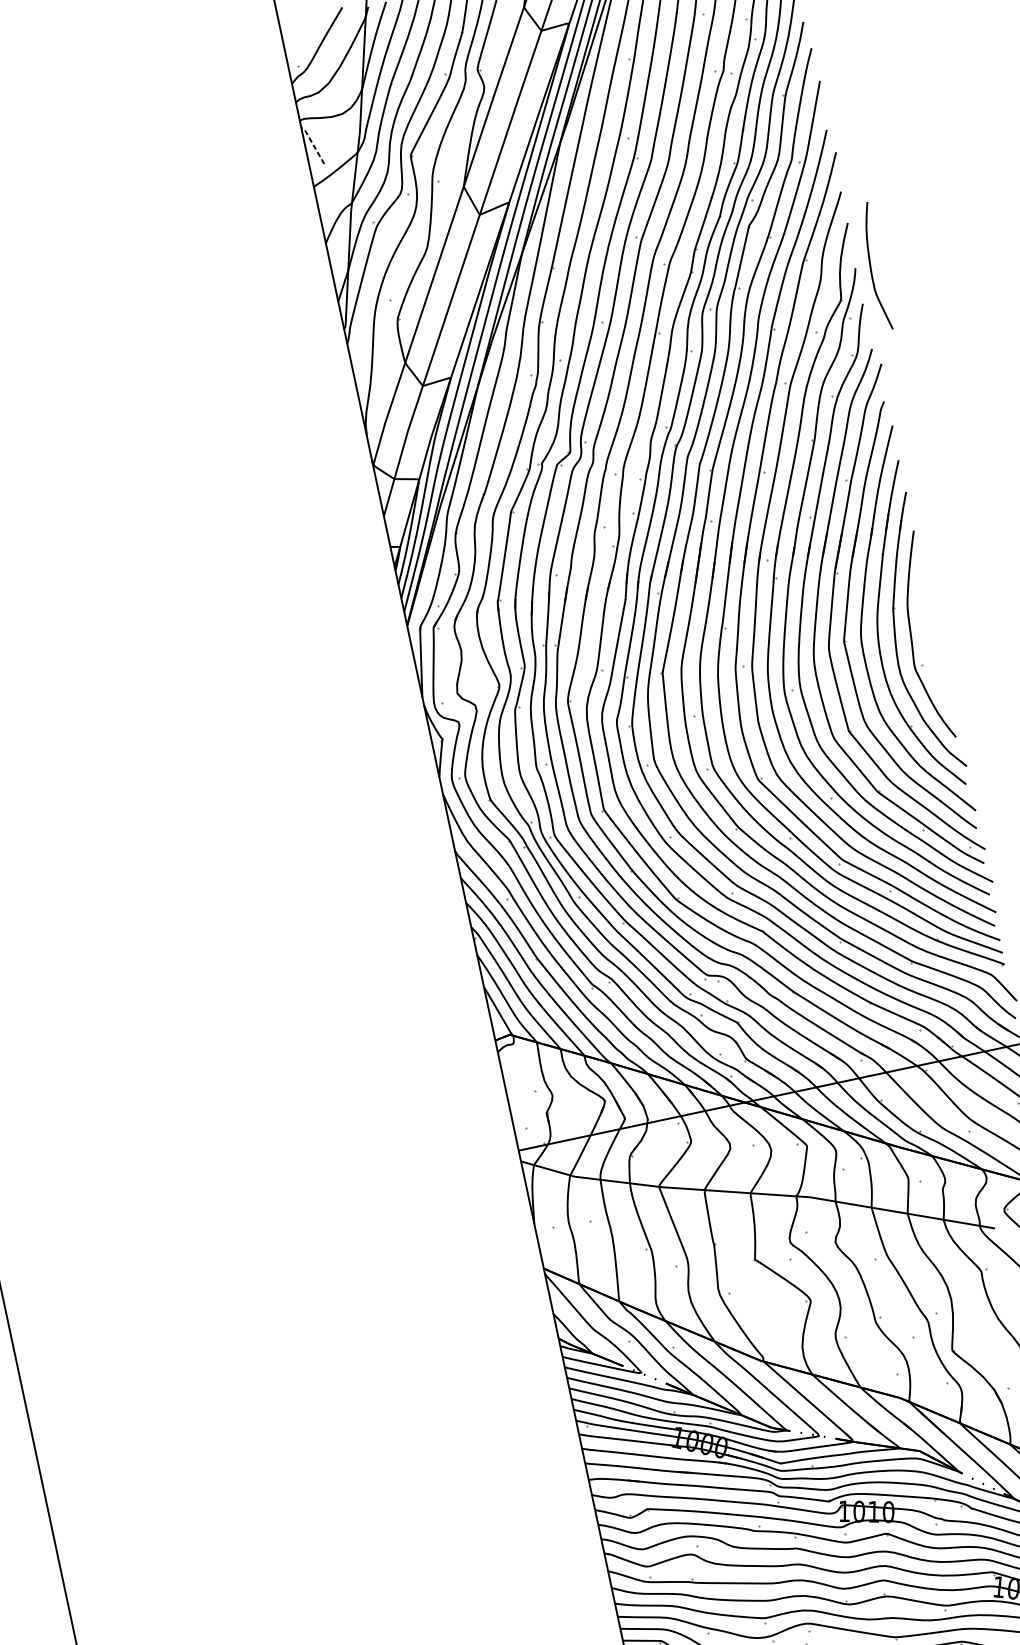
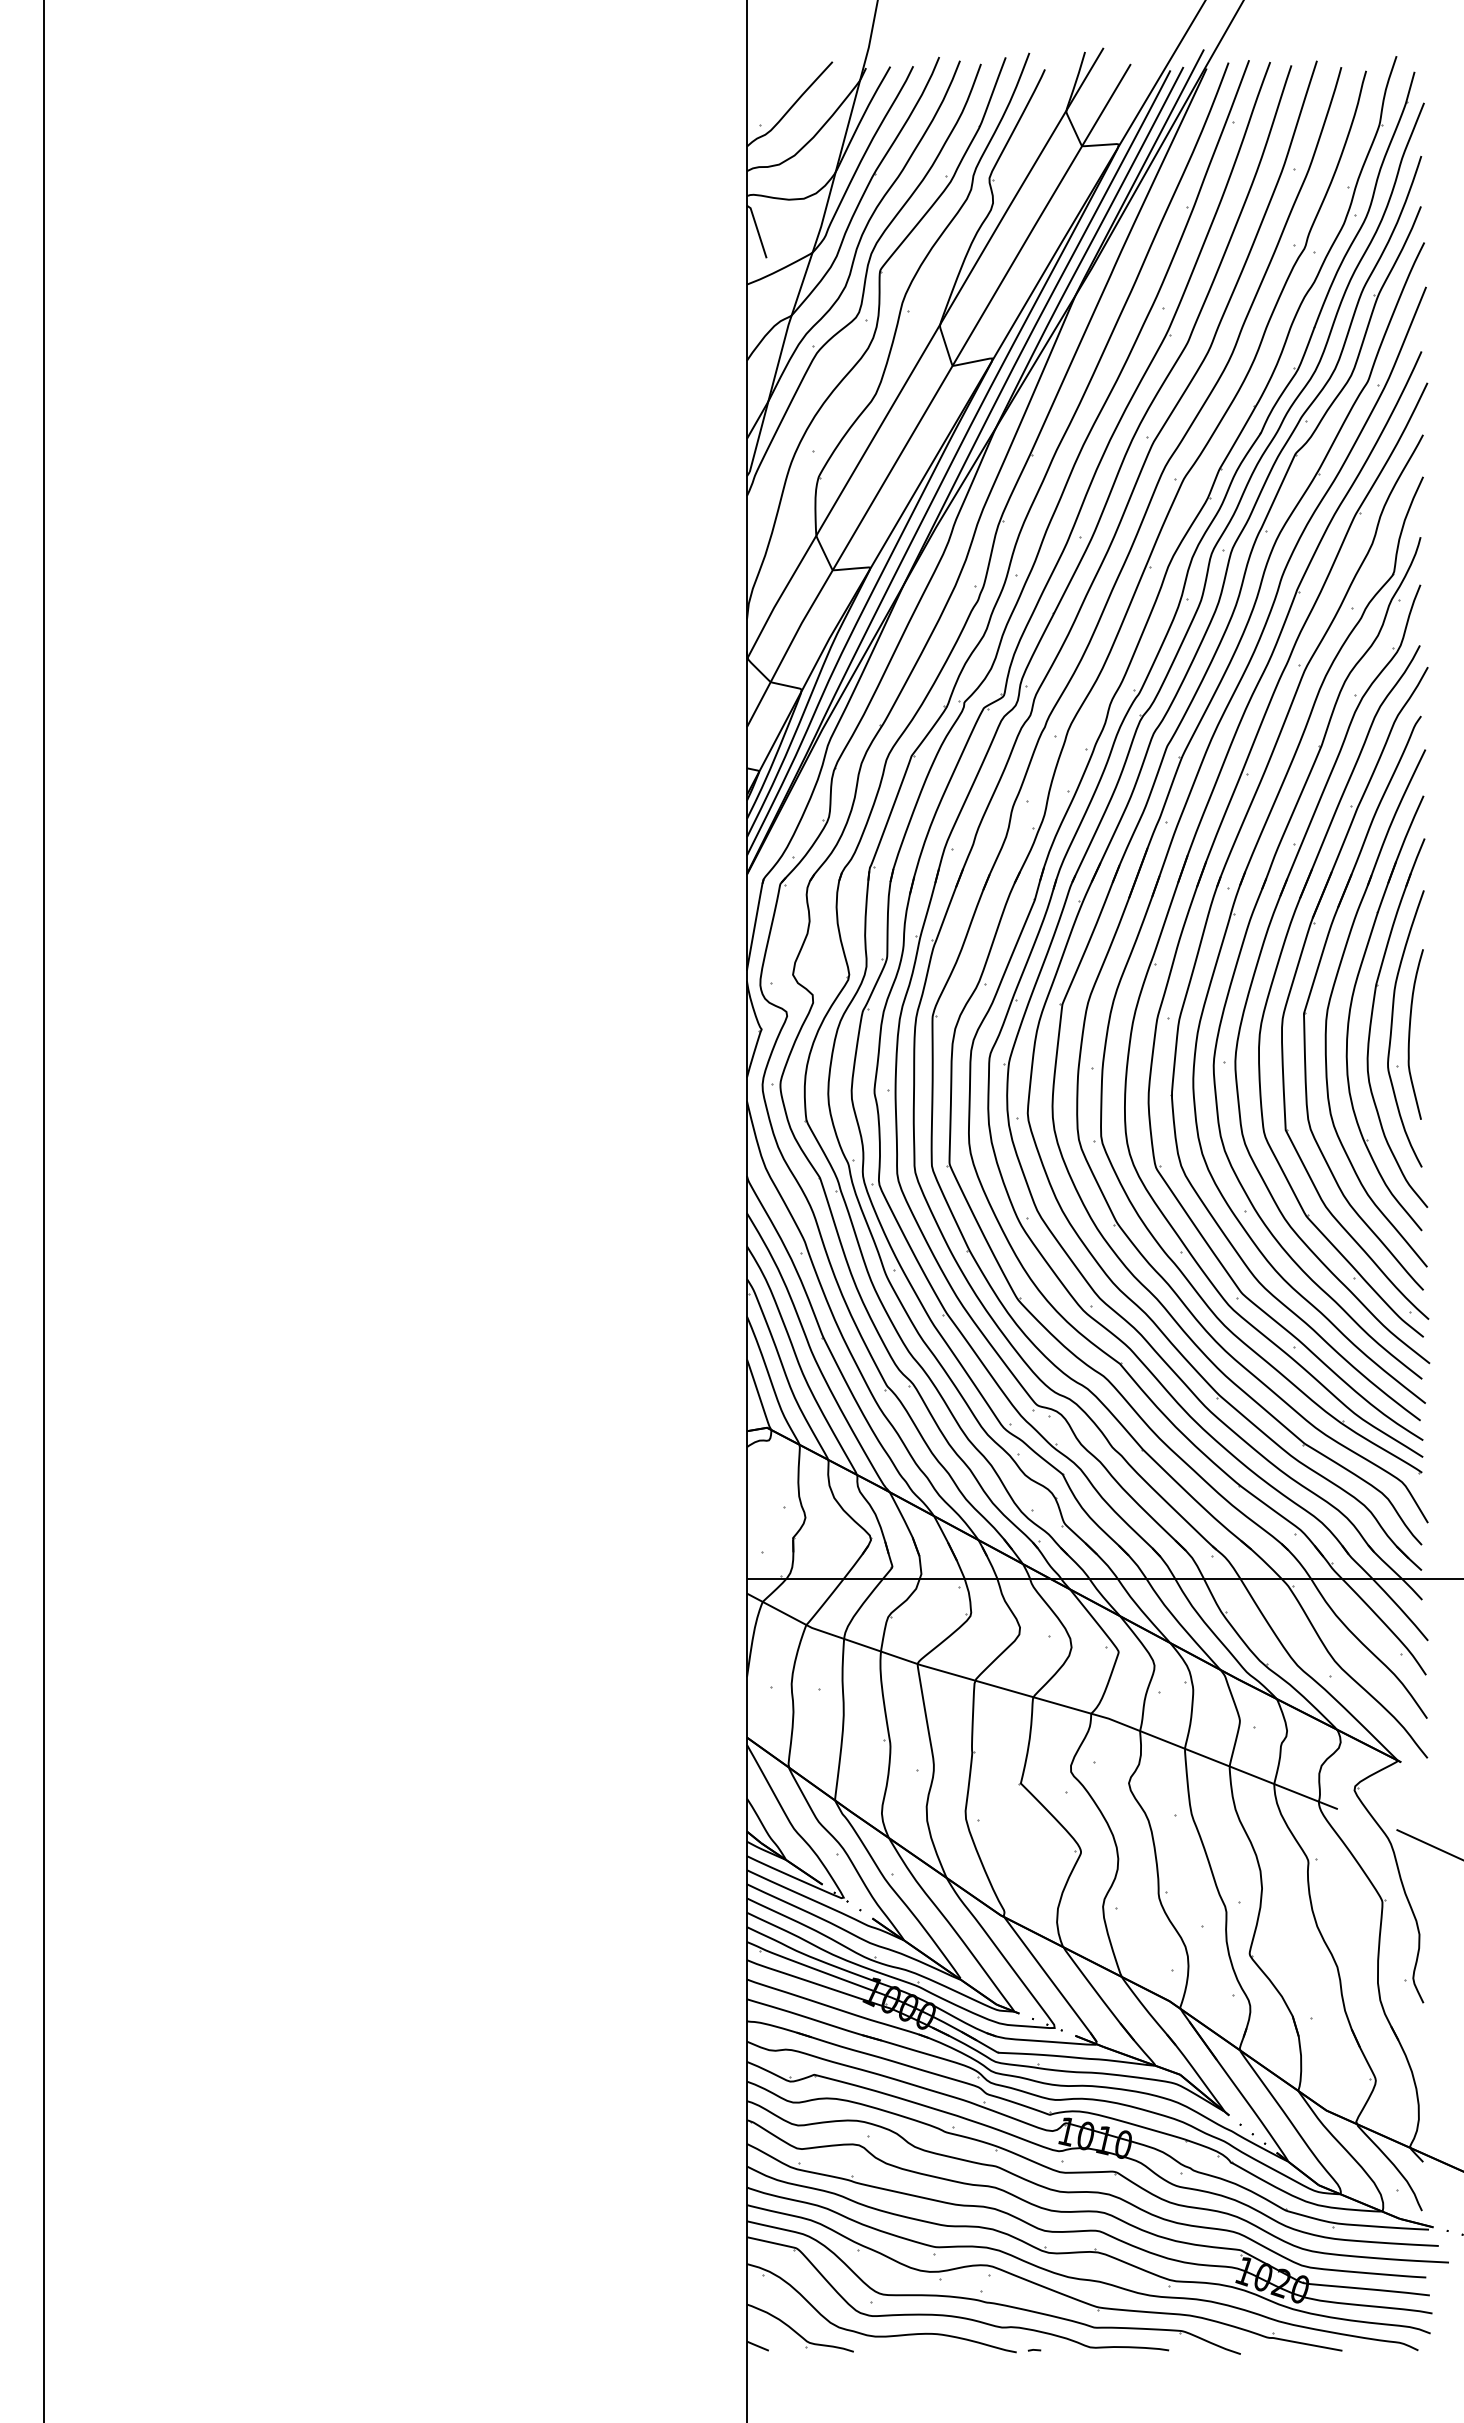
line: (312, 144) -> (757, 229), dashed -> solid
curve: (871, 267) -> (1410, 1034), moved

